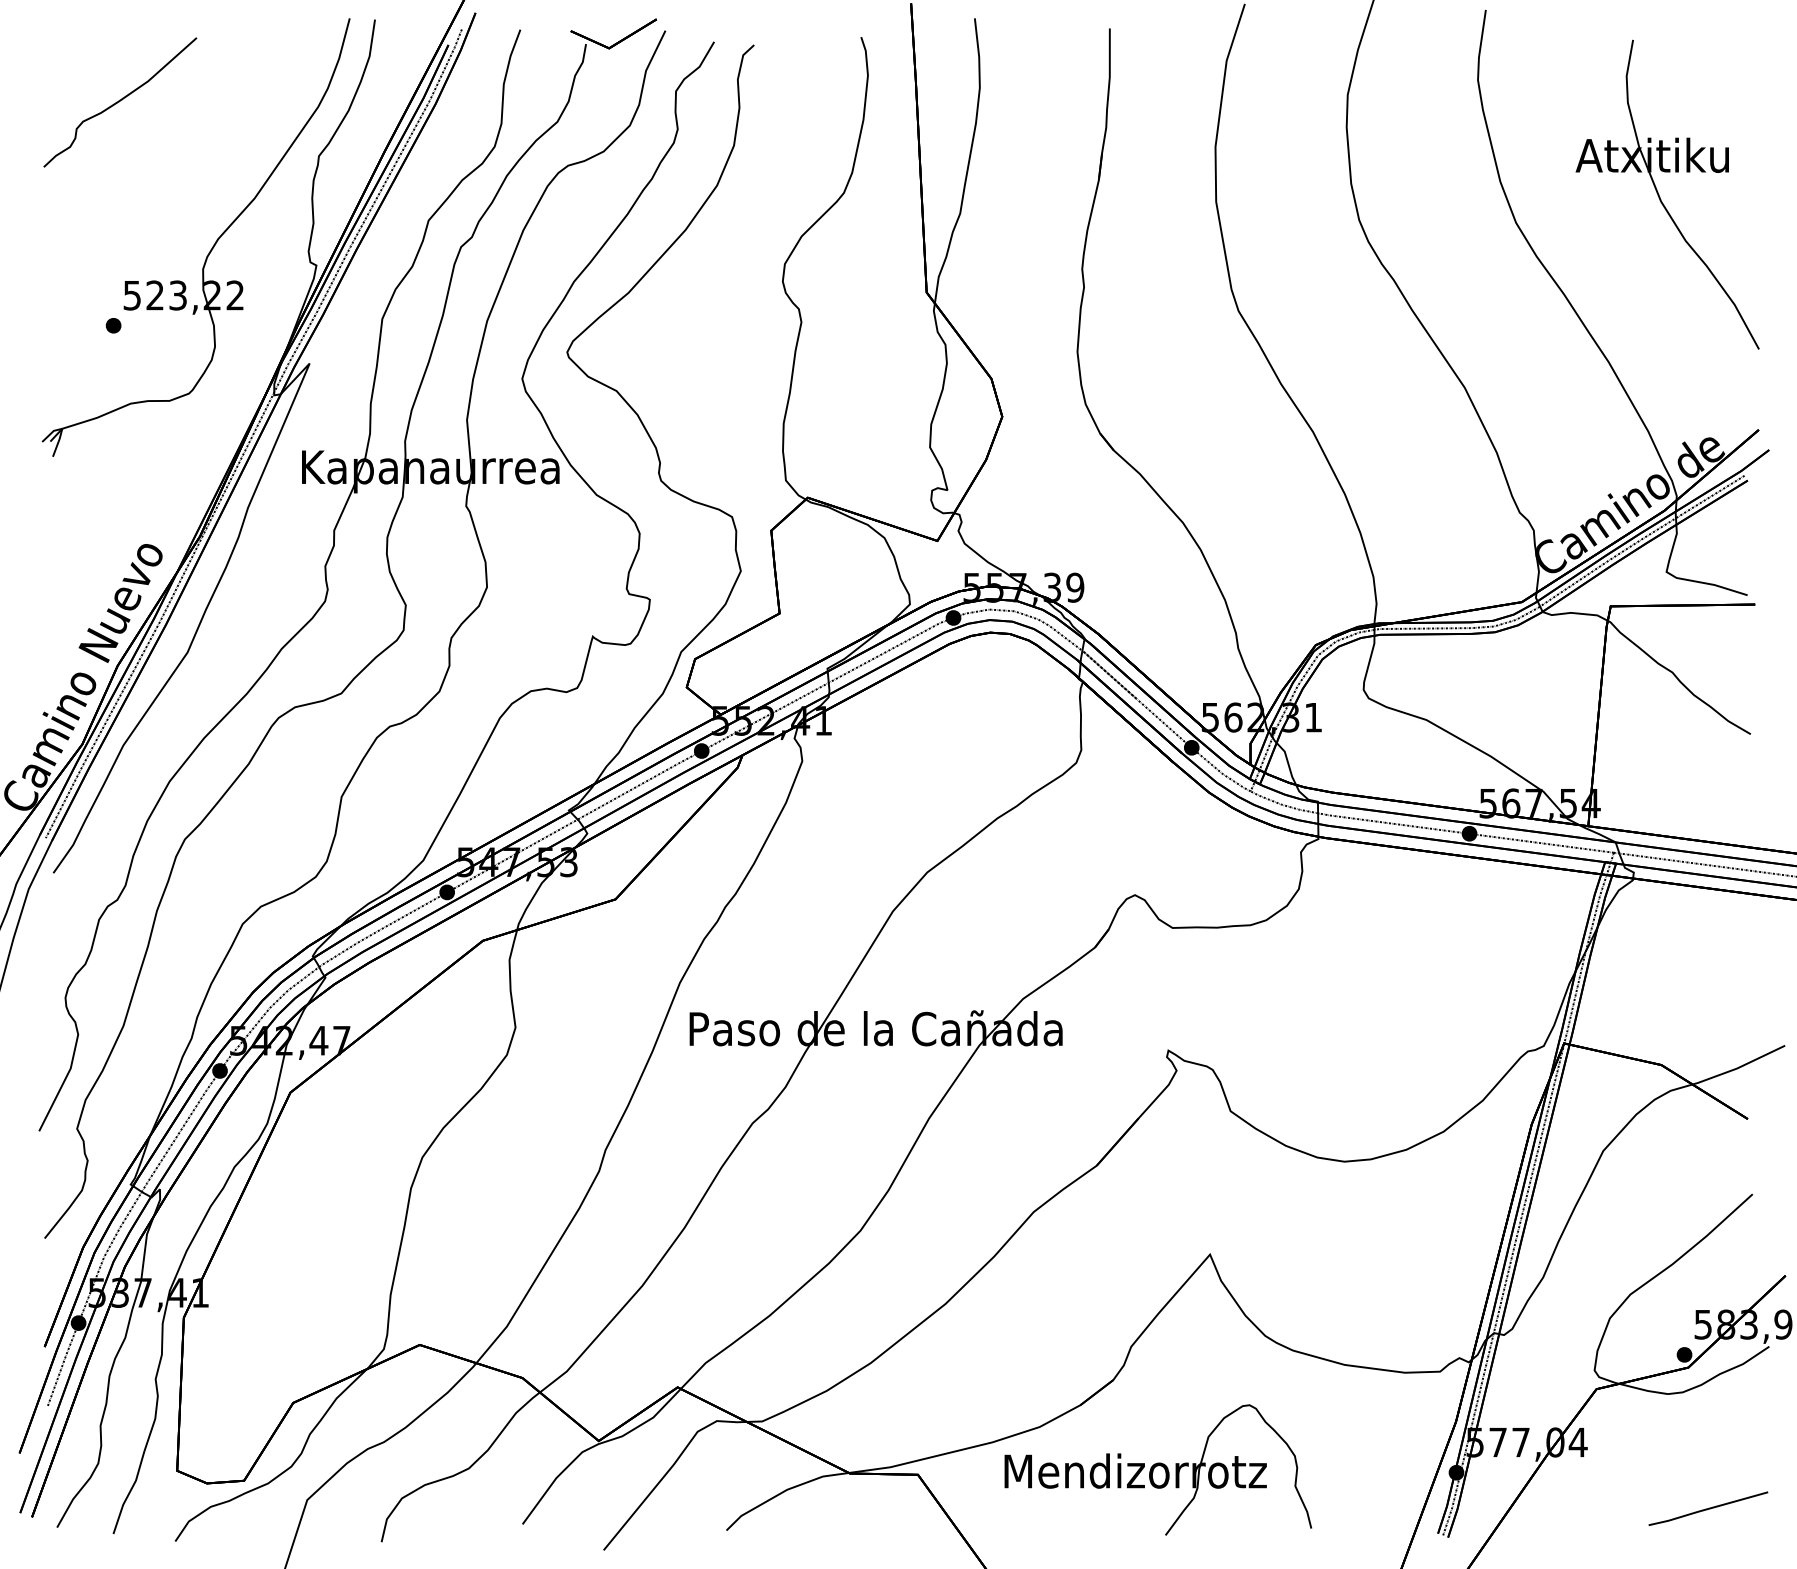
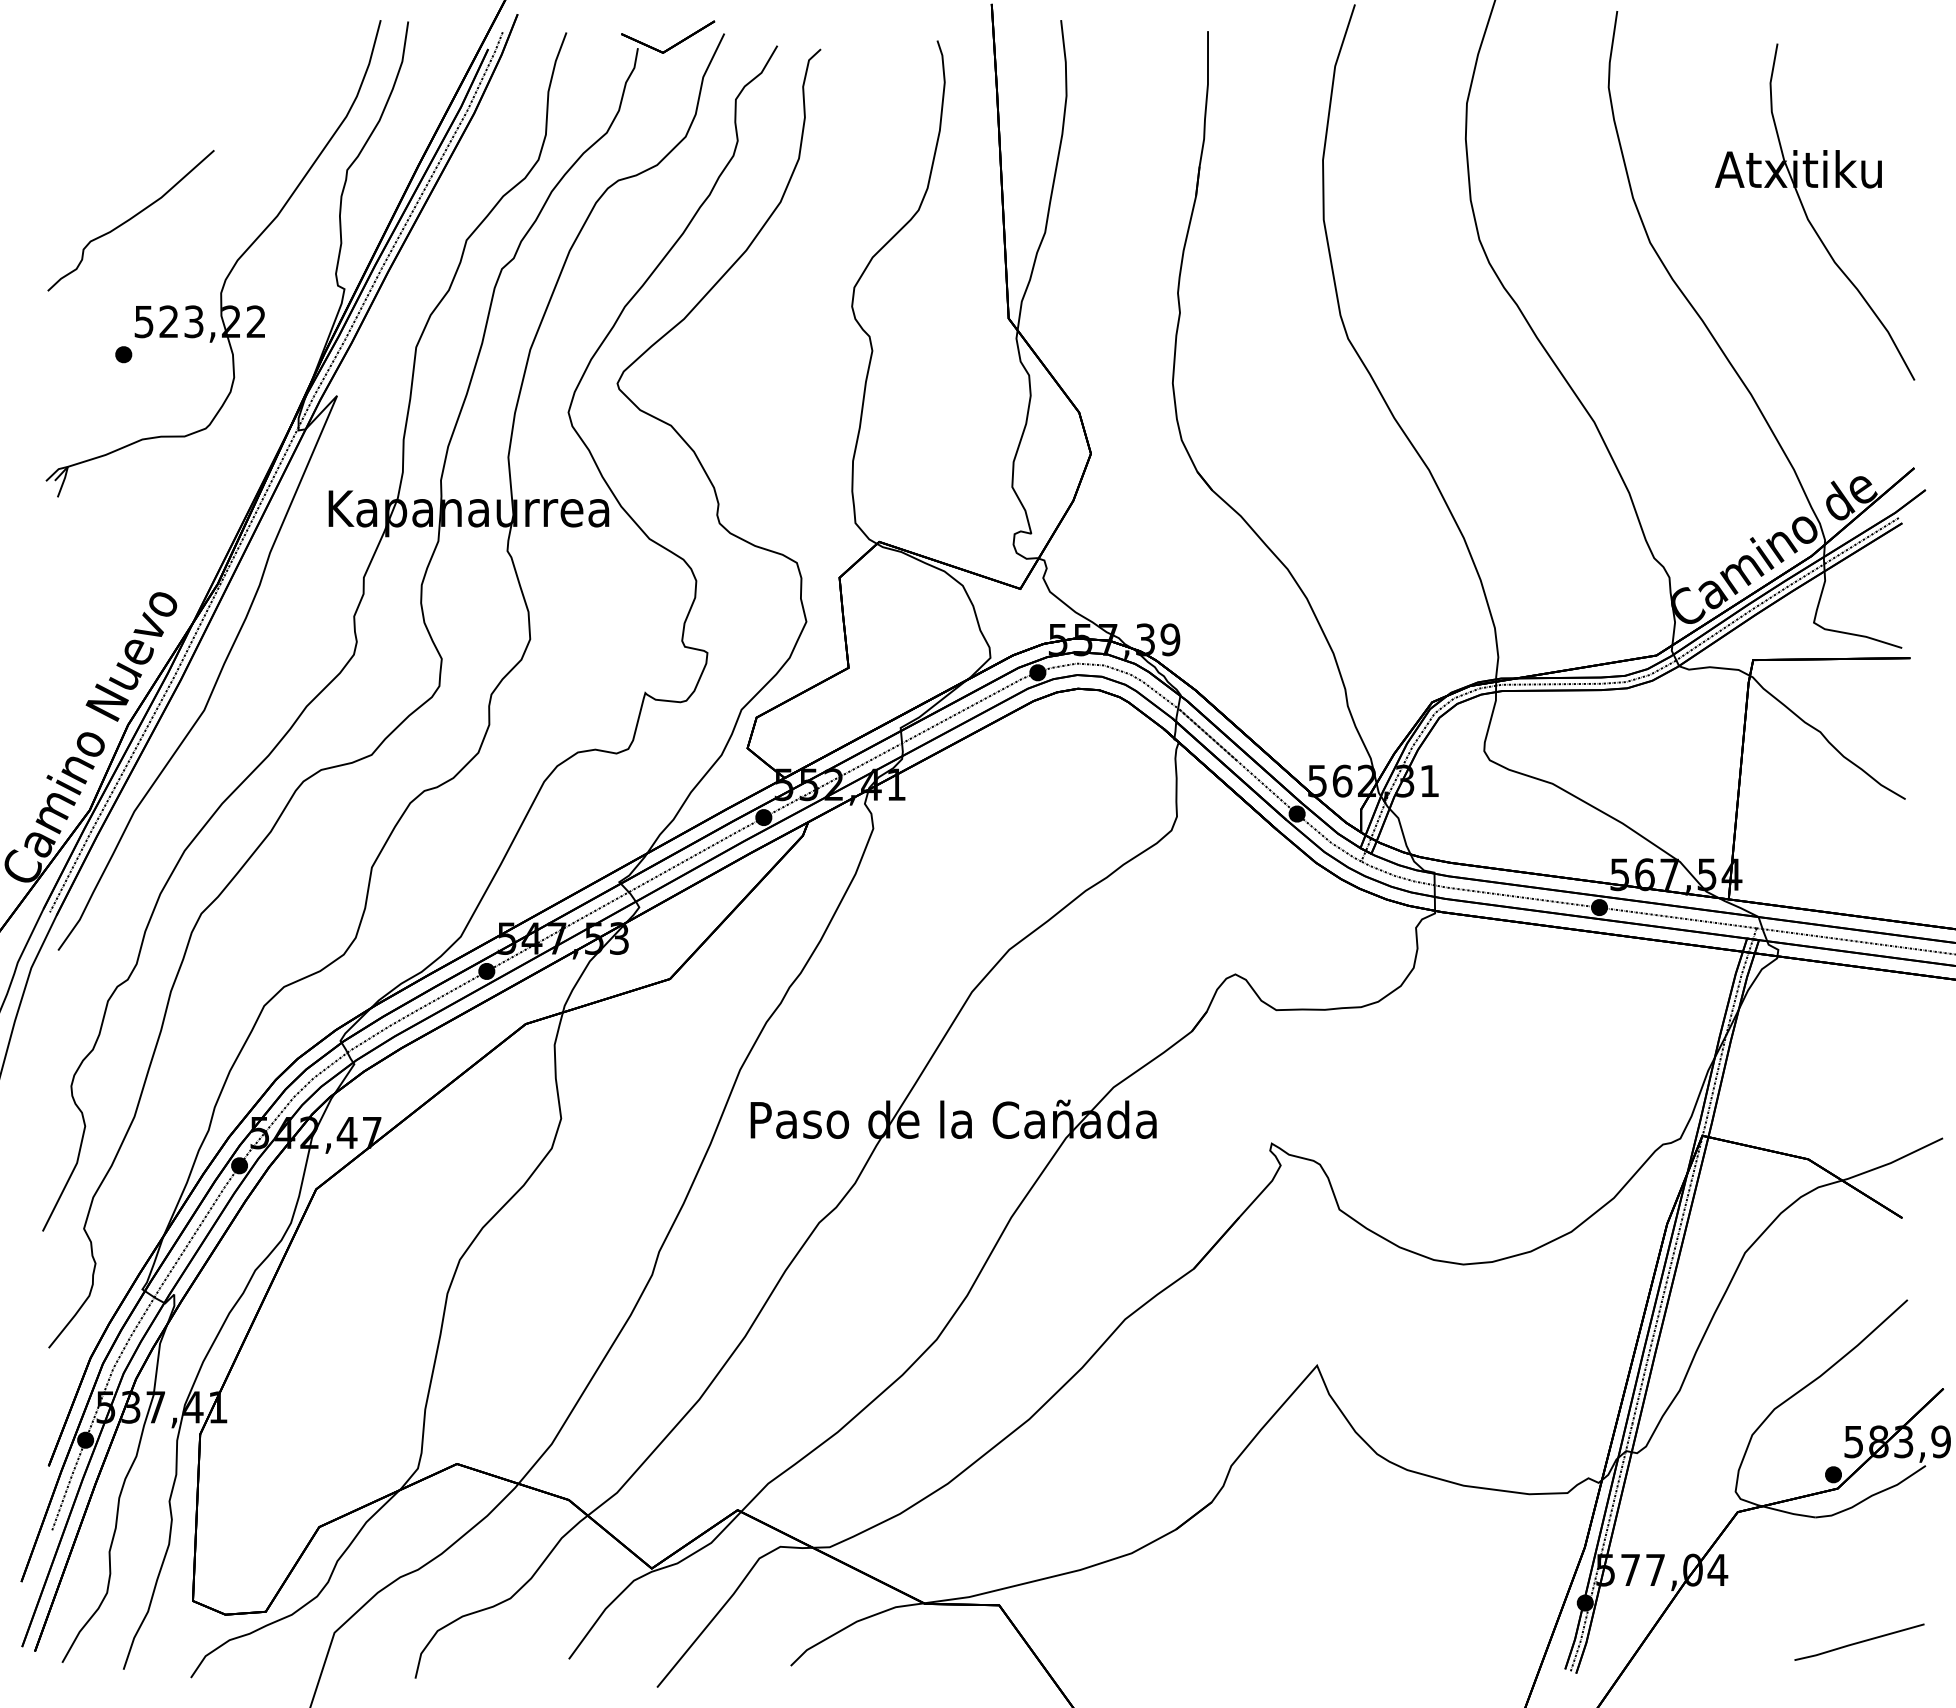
curve: (119, 102) -> (130, 220), moved
part: (1158, 1469) -> (1260, 1599), removed

